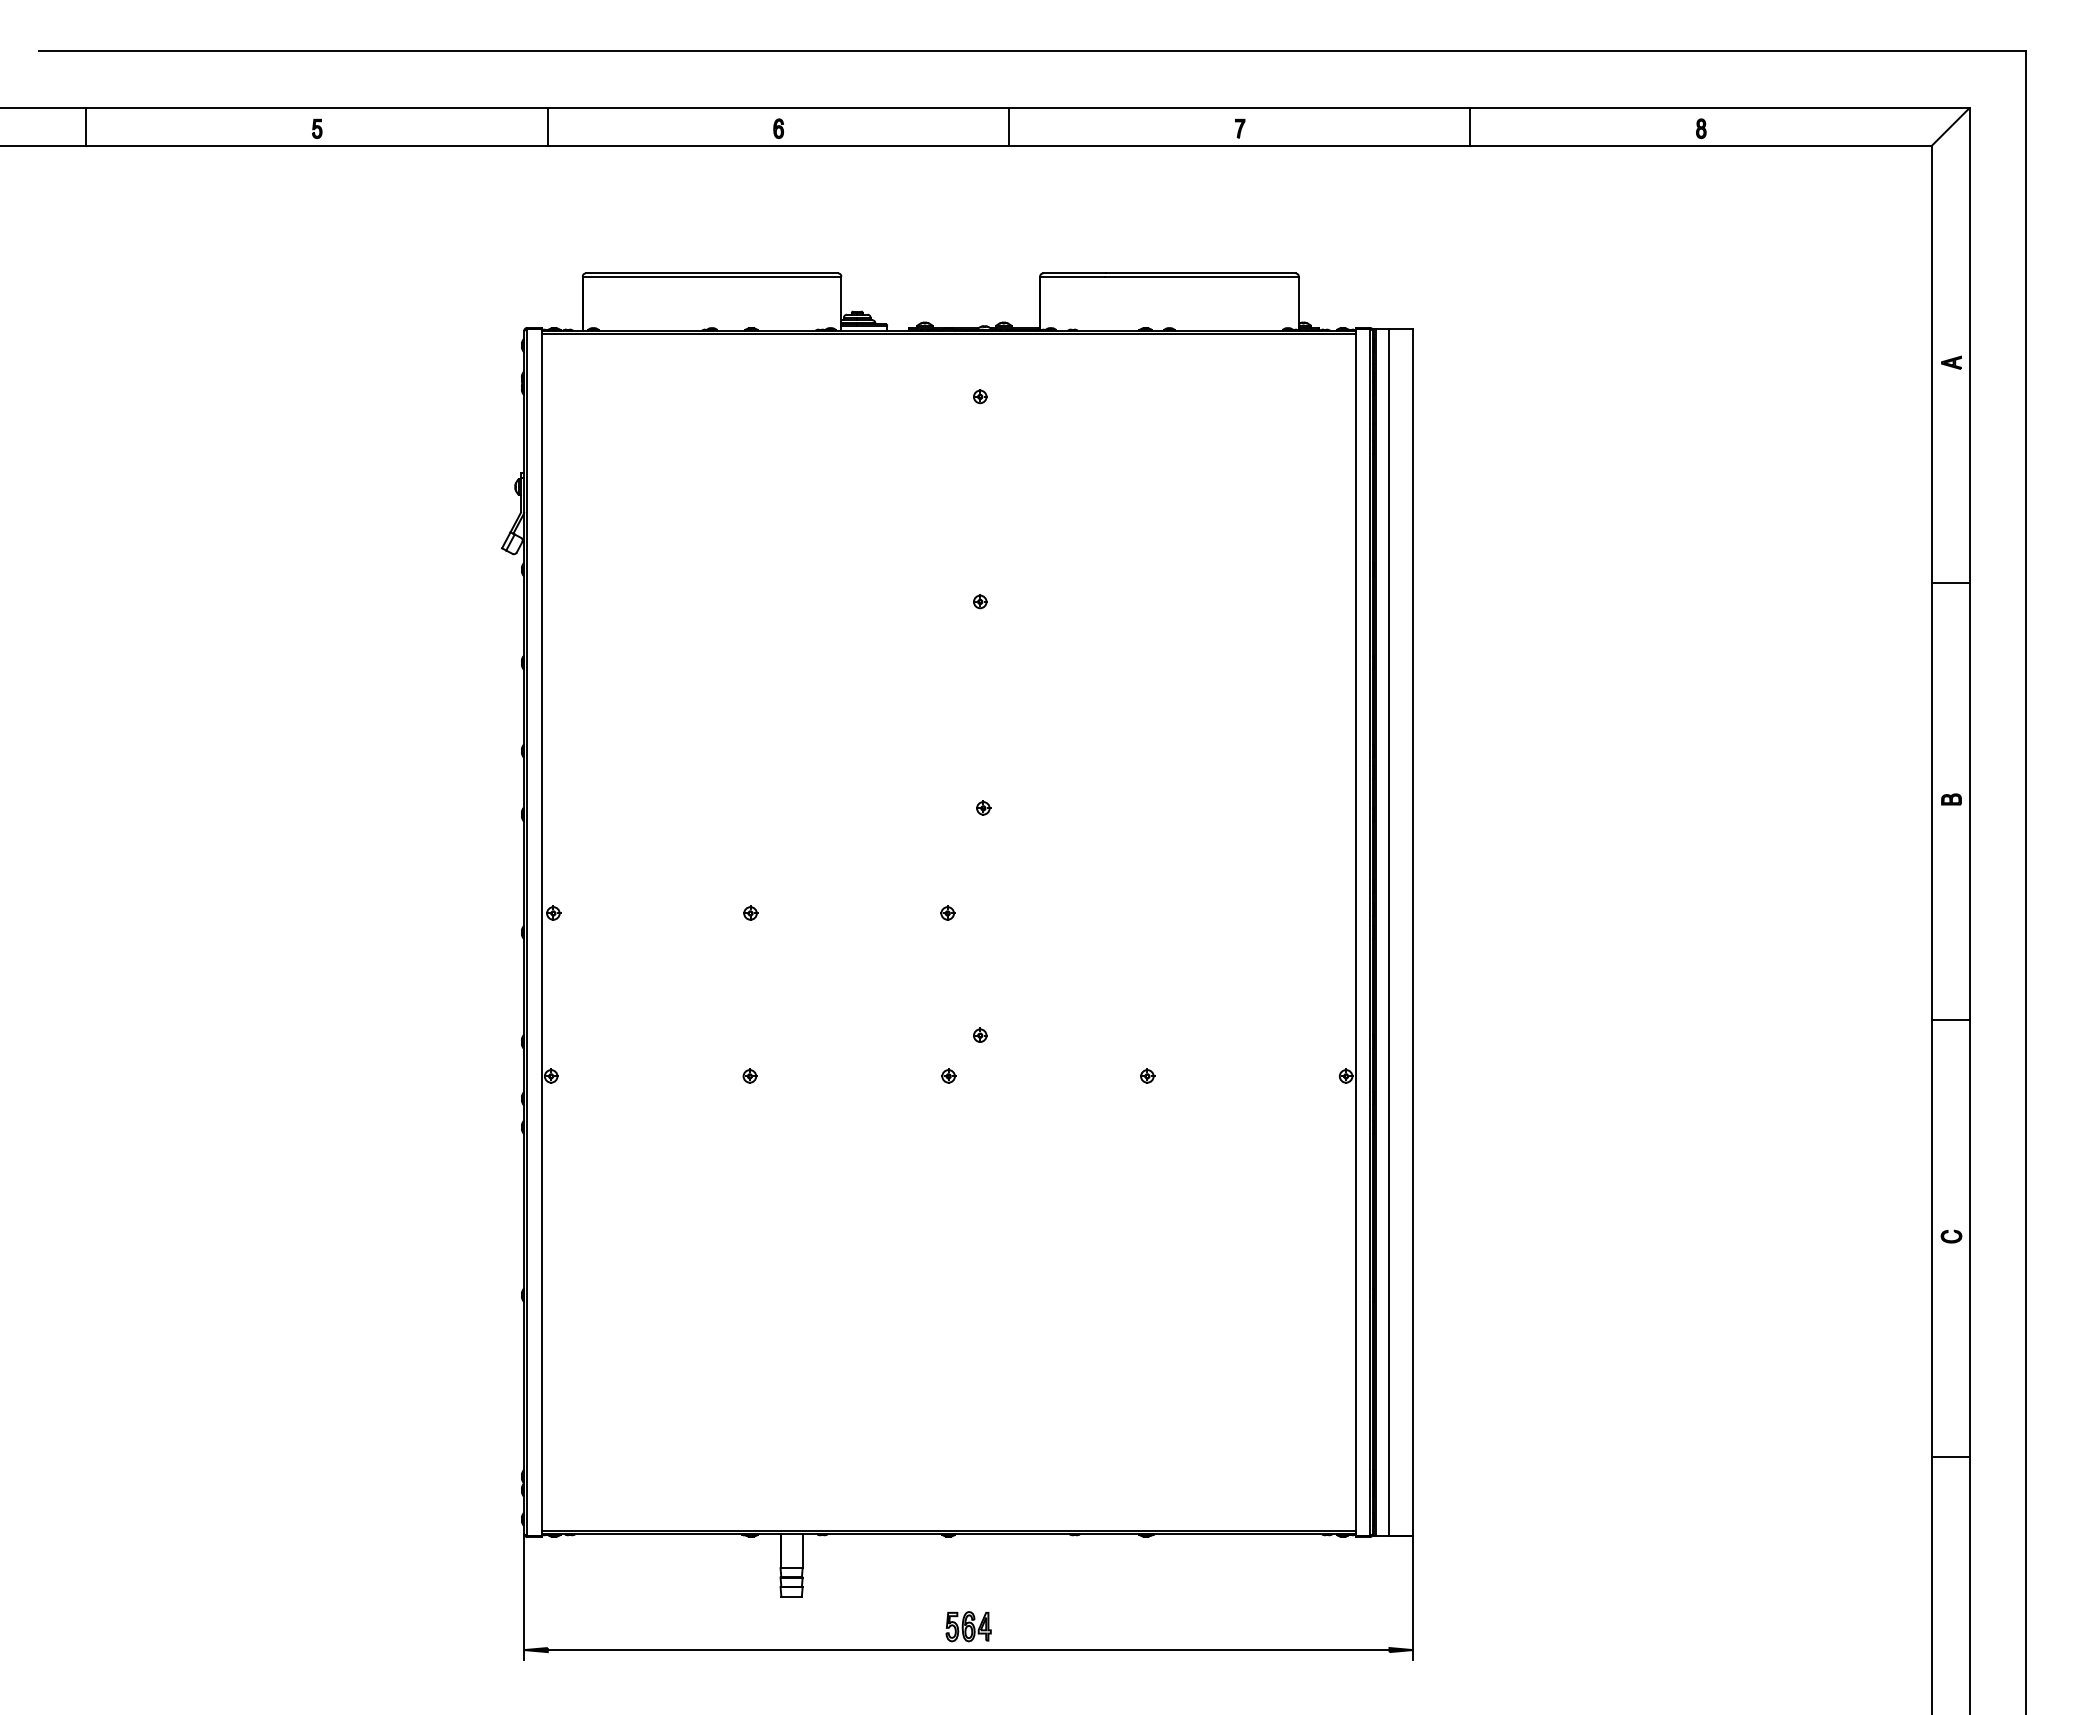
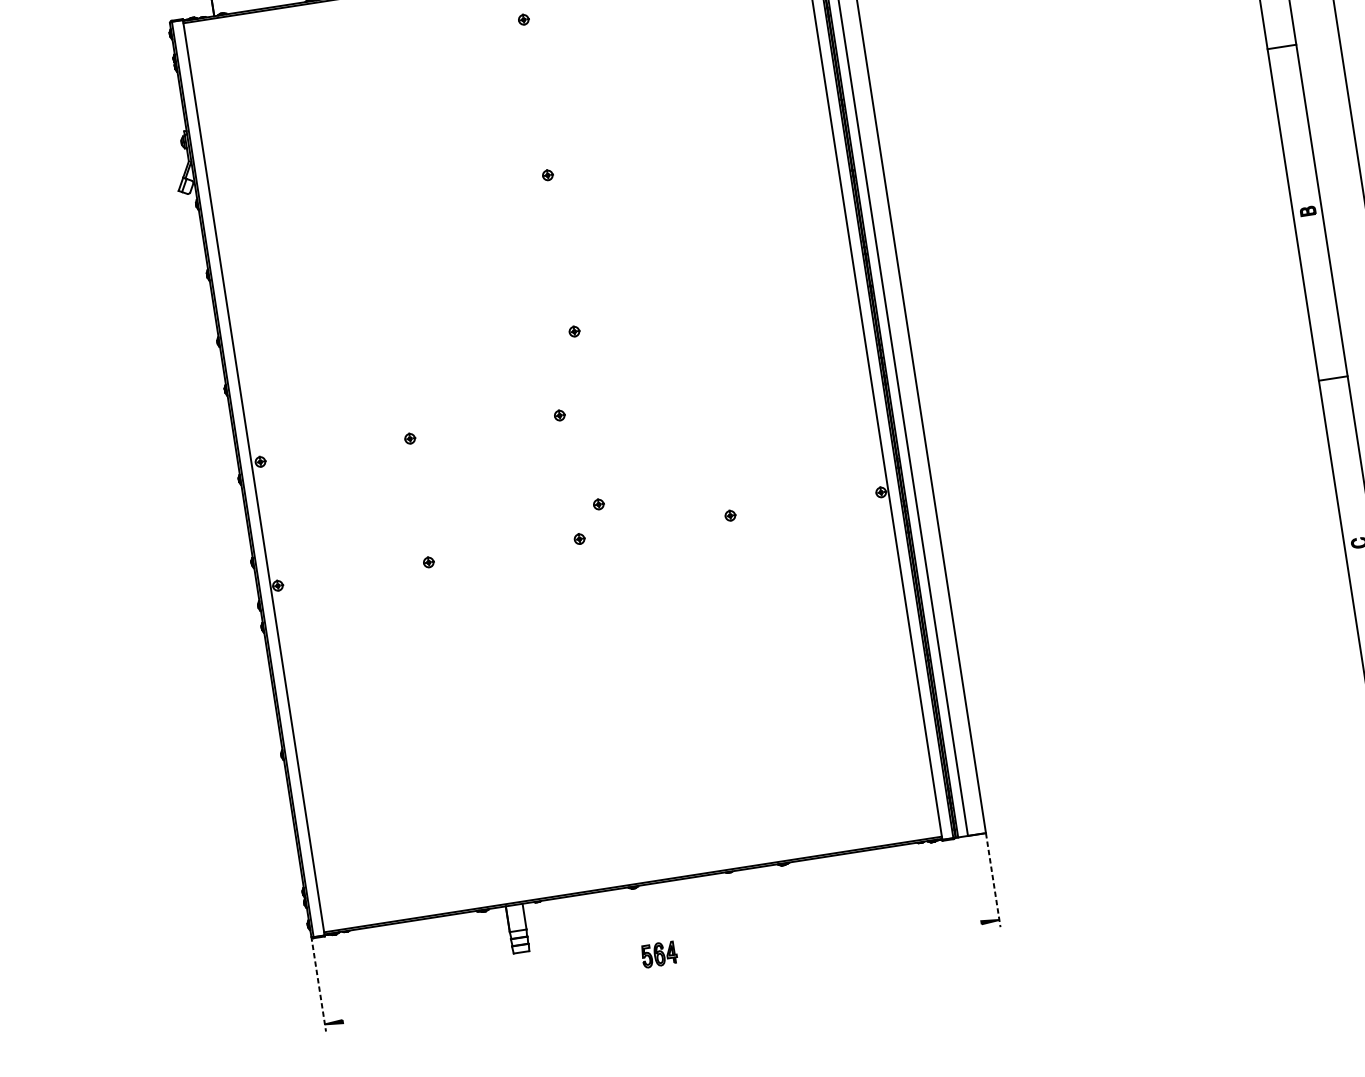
line: (524, 1596) -> (318, 983), solid -> dashed
line: (1413, 1597) -> (993, 880), solid -> dashed
line: (968, 1650) -> (662, 972), removed

